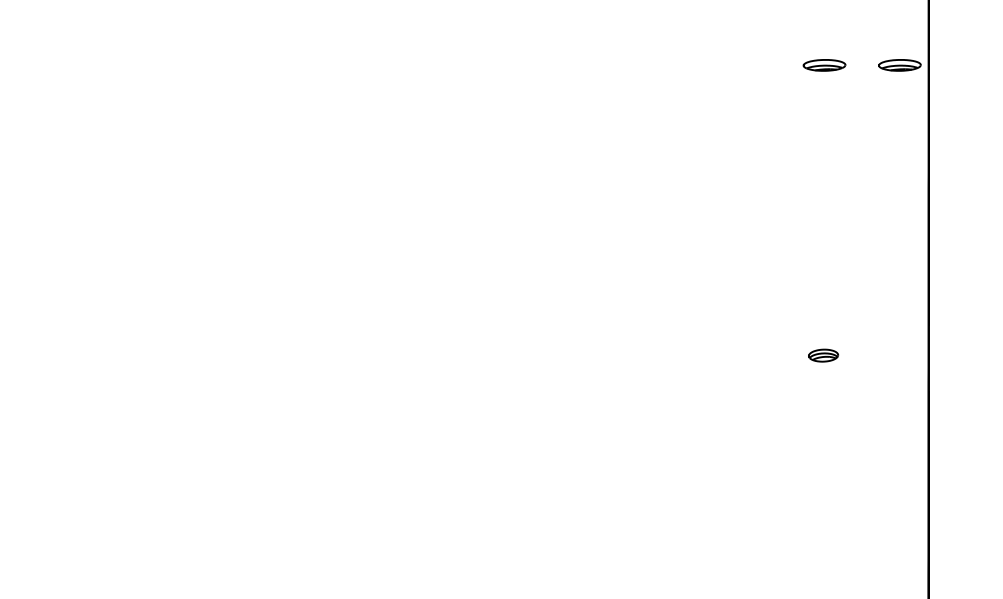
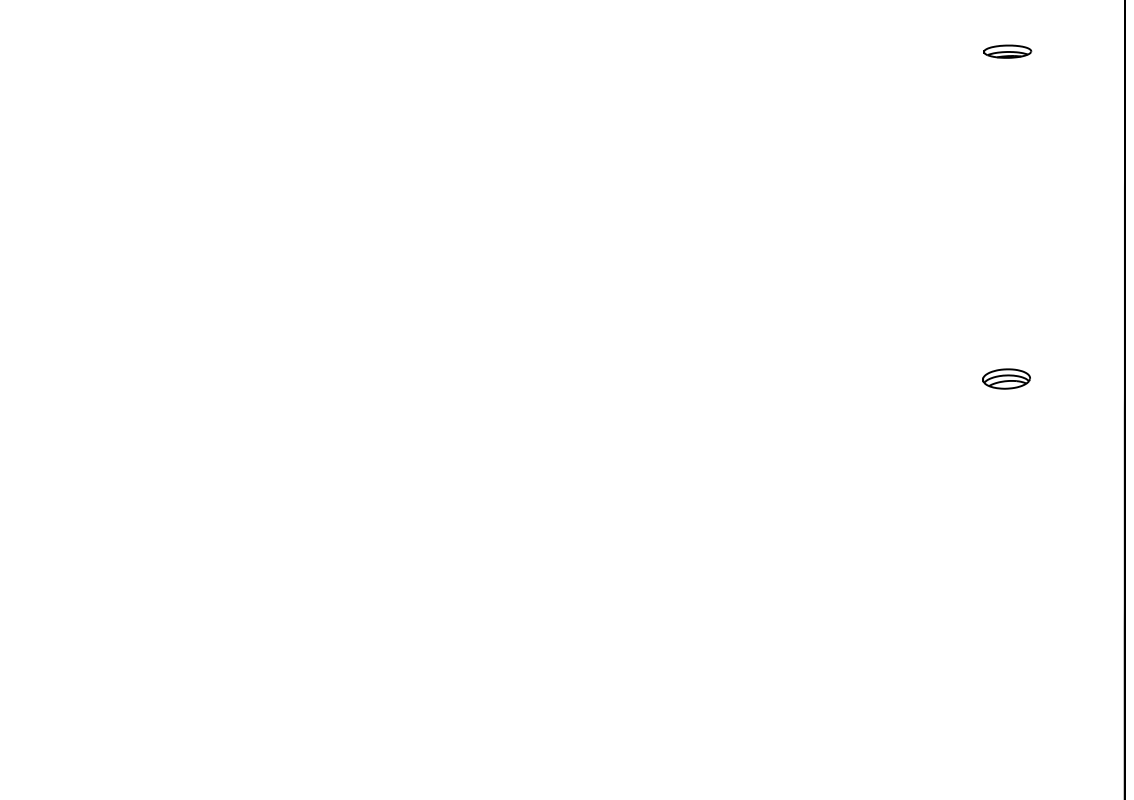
part: (899, 65) -> (1092, 51), removed
part: (823, 355) -> (1006, 378), size x1.43

